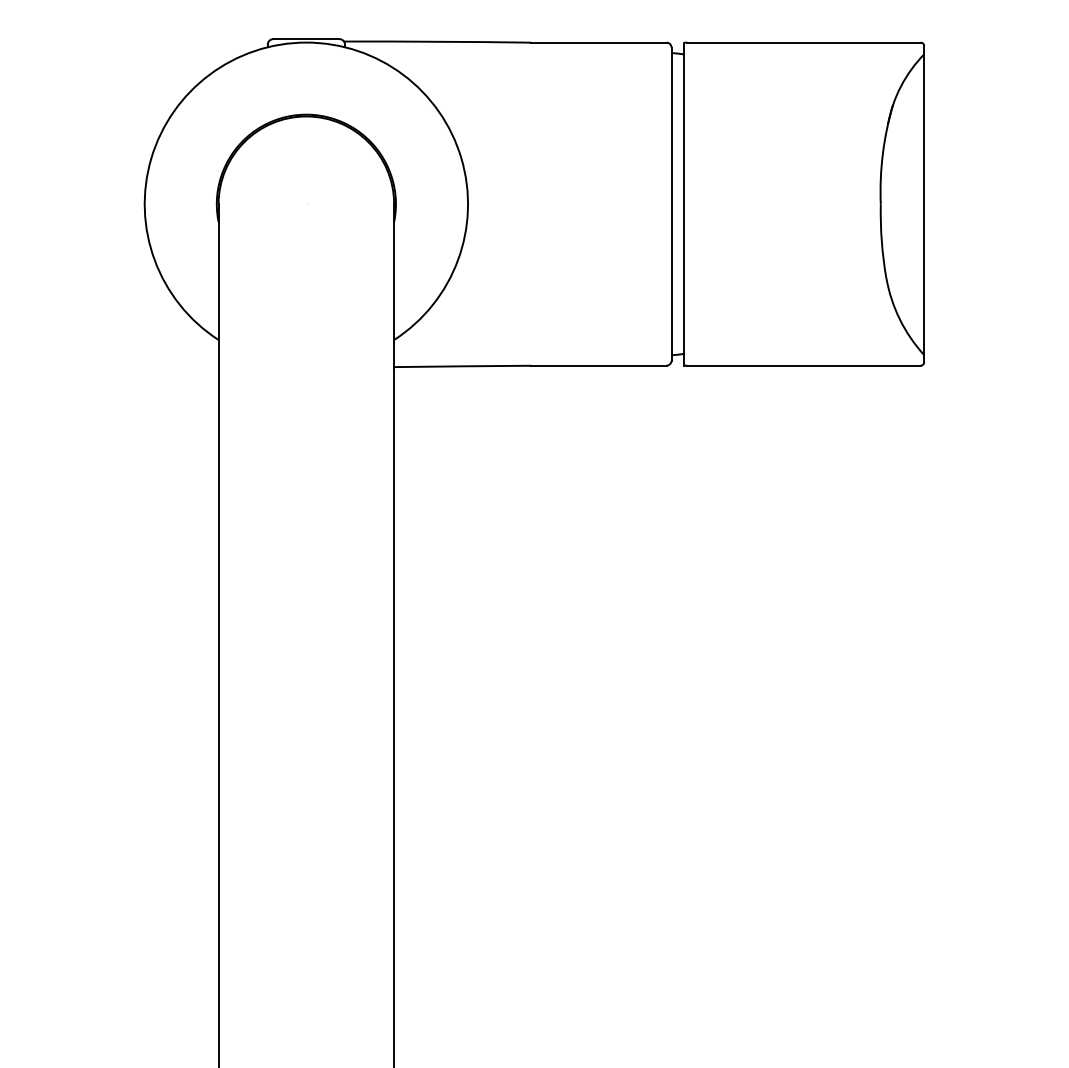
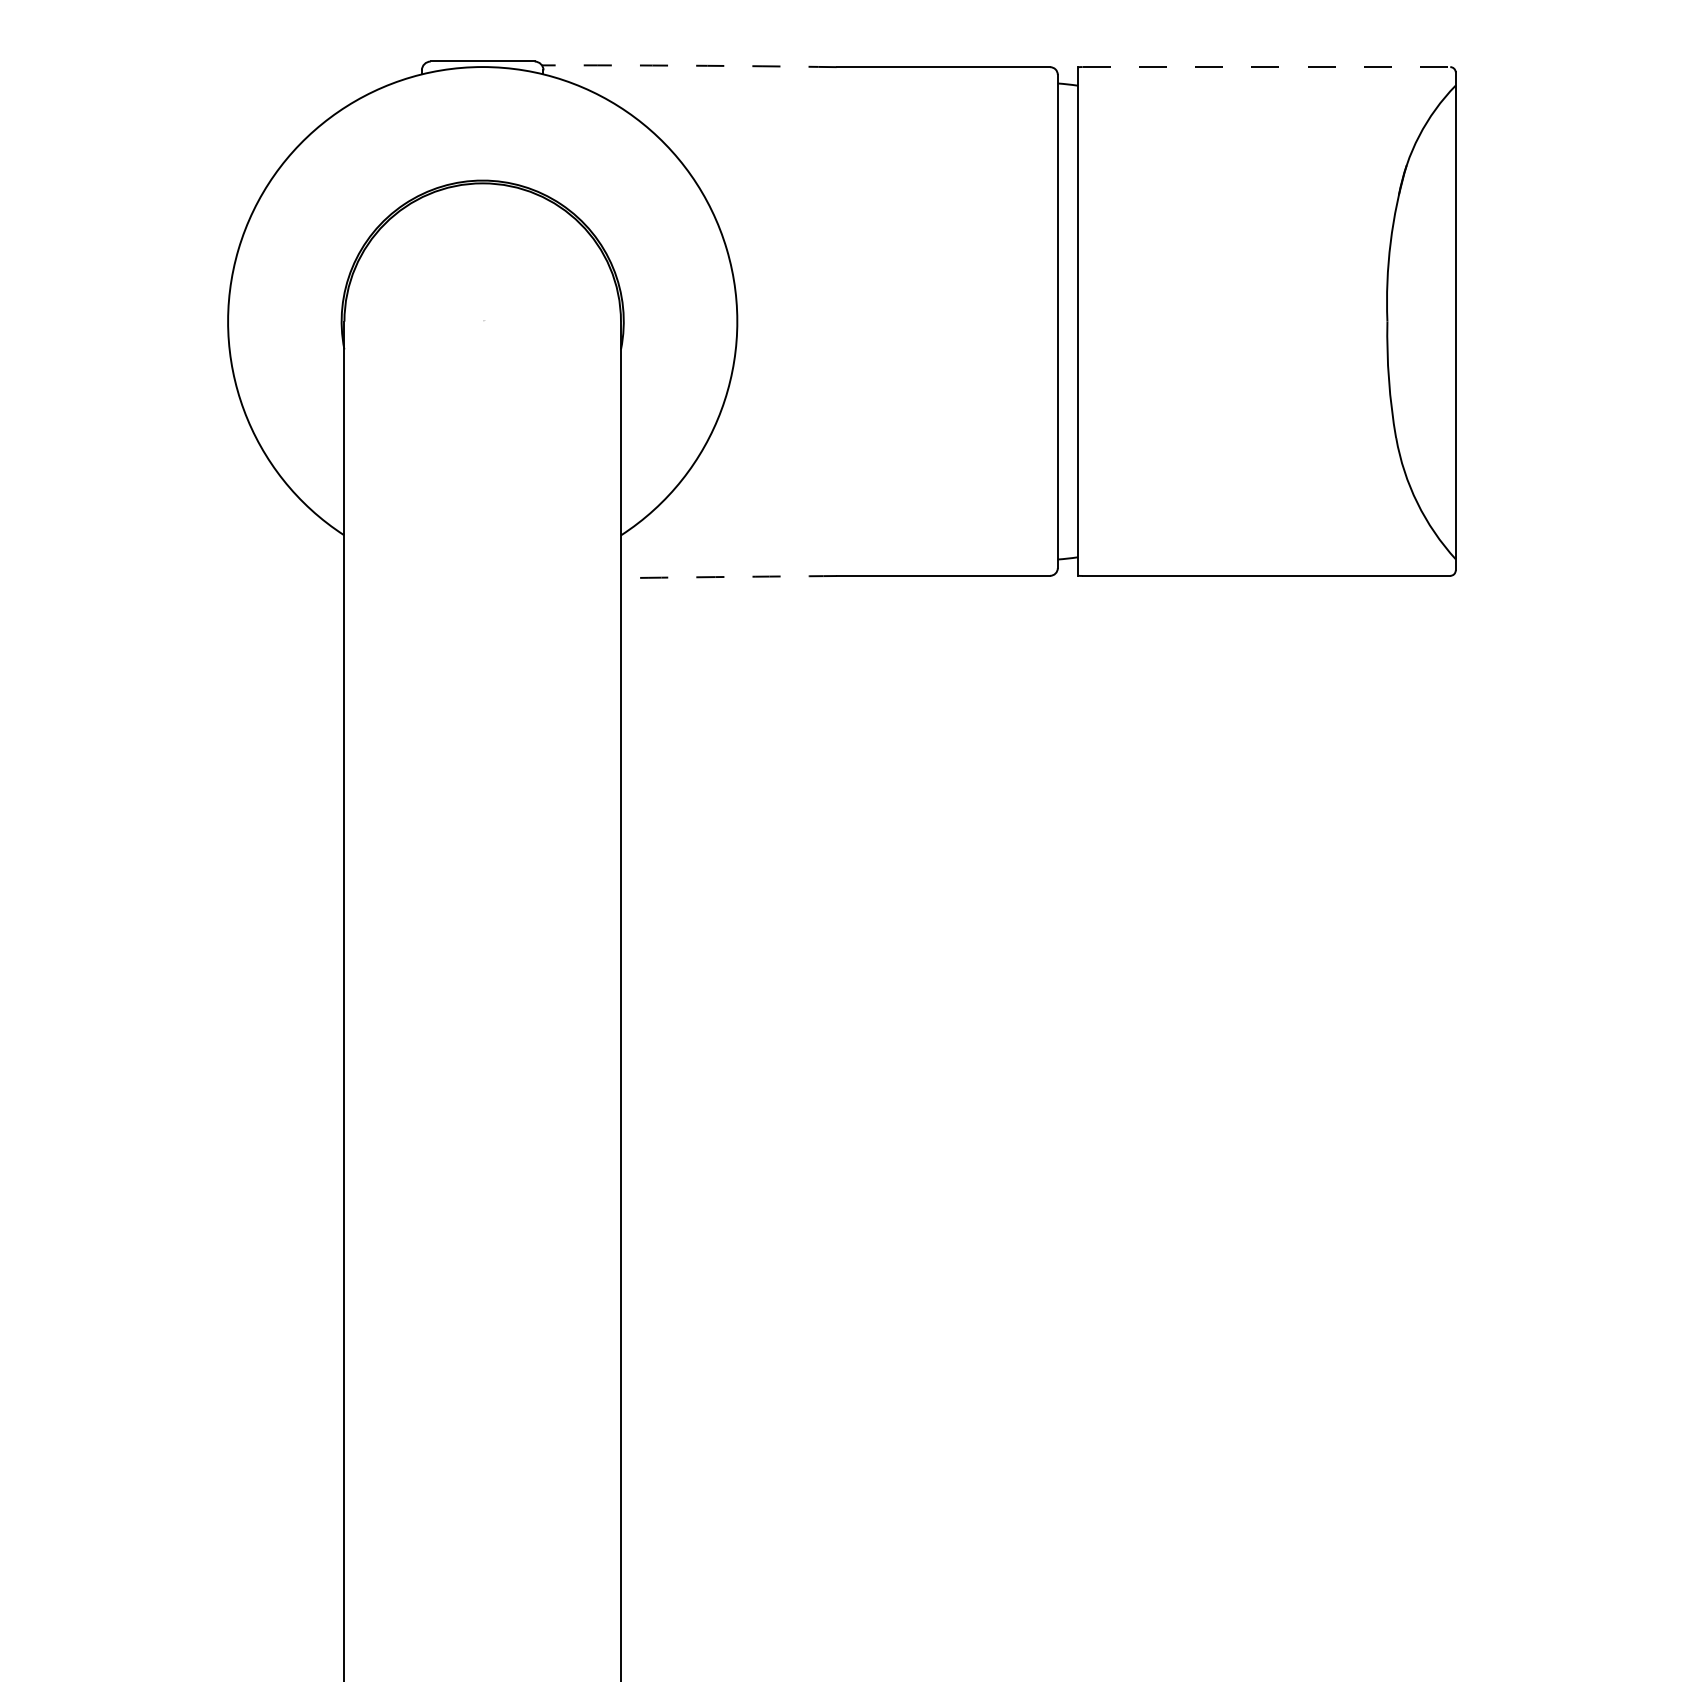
arc: (437, 41) -> (689, 65), solid -> dashed
line: (804, 42) -> (1267, 66), solid -> dashed
arc: (462, 366) -> (728, 577), solid -> dashed

